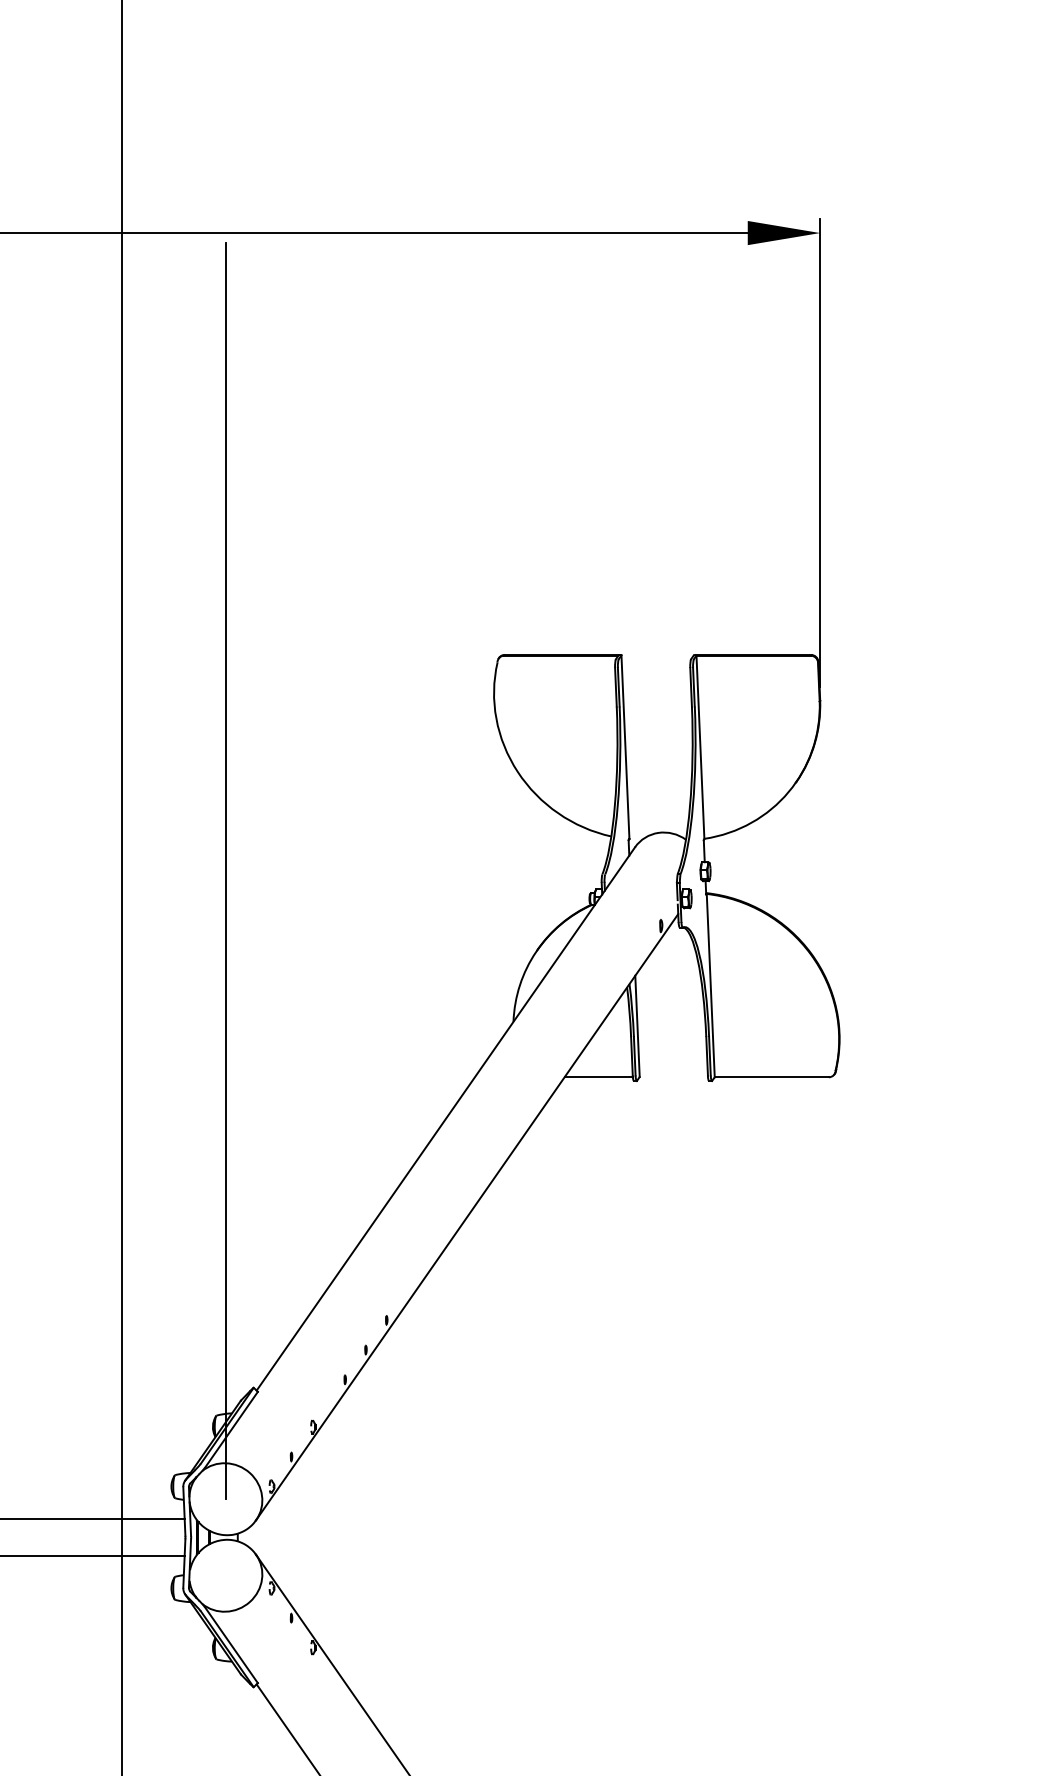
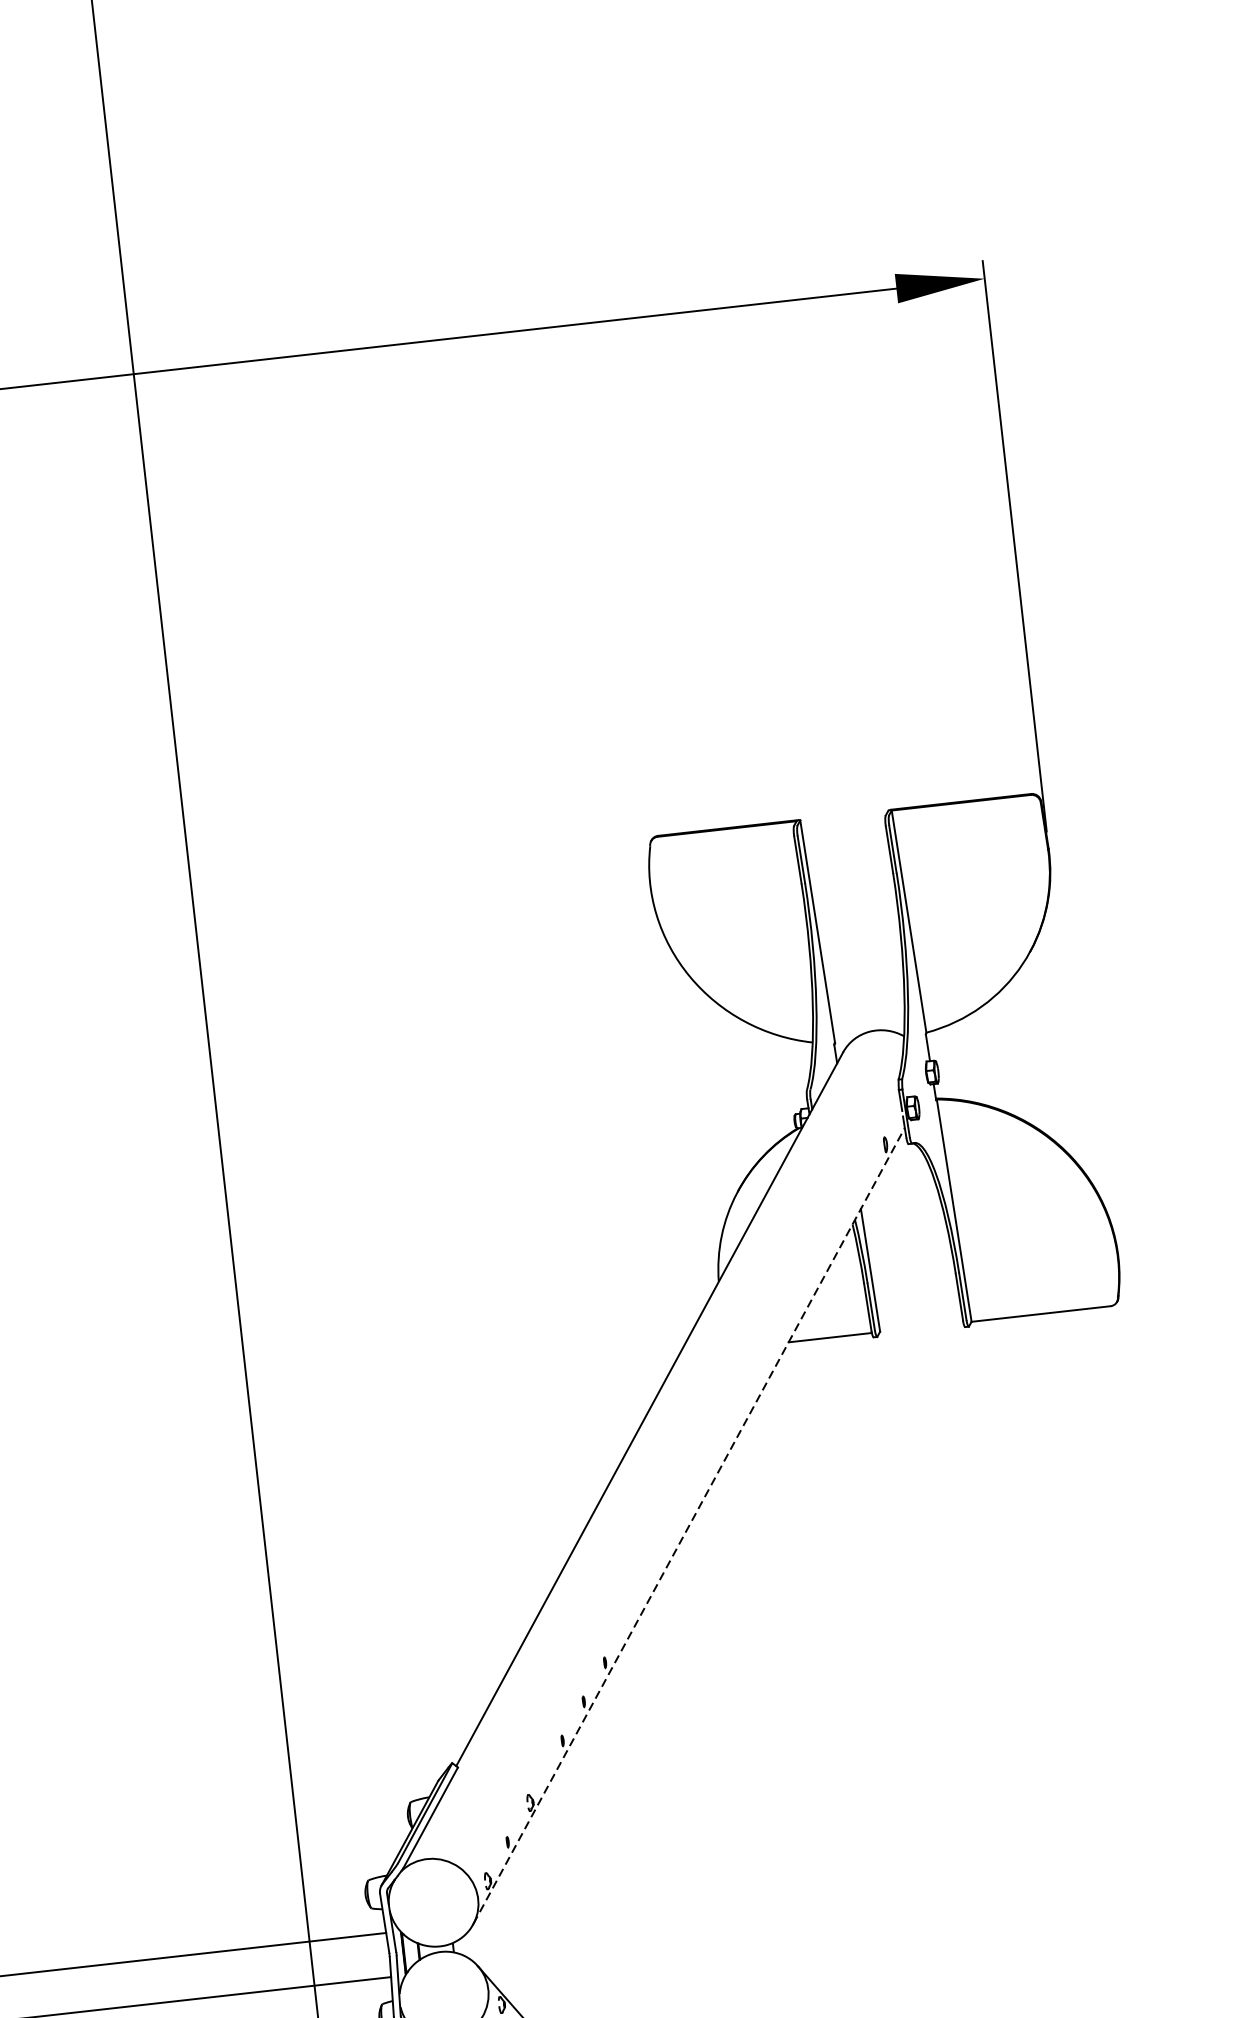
line: (226, 870) -> (348, 1136), removed
line: (467, 1216) -> (689, 1525), solid -> dashed

